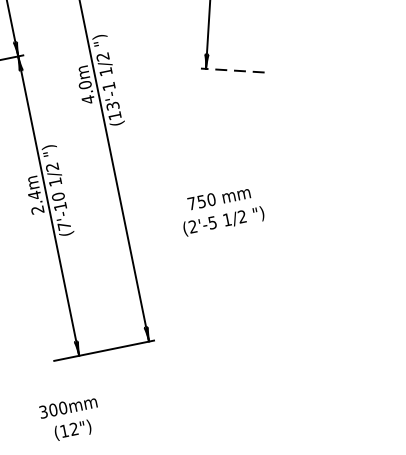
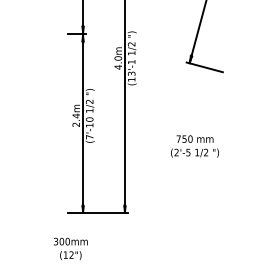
line: (232, 70) -> (204, 67), dashed -> solid
text: (220, 210) -> (194, 146), moved

